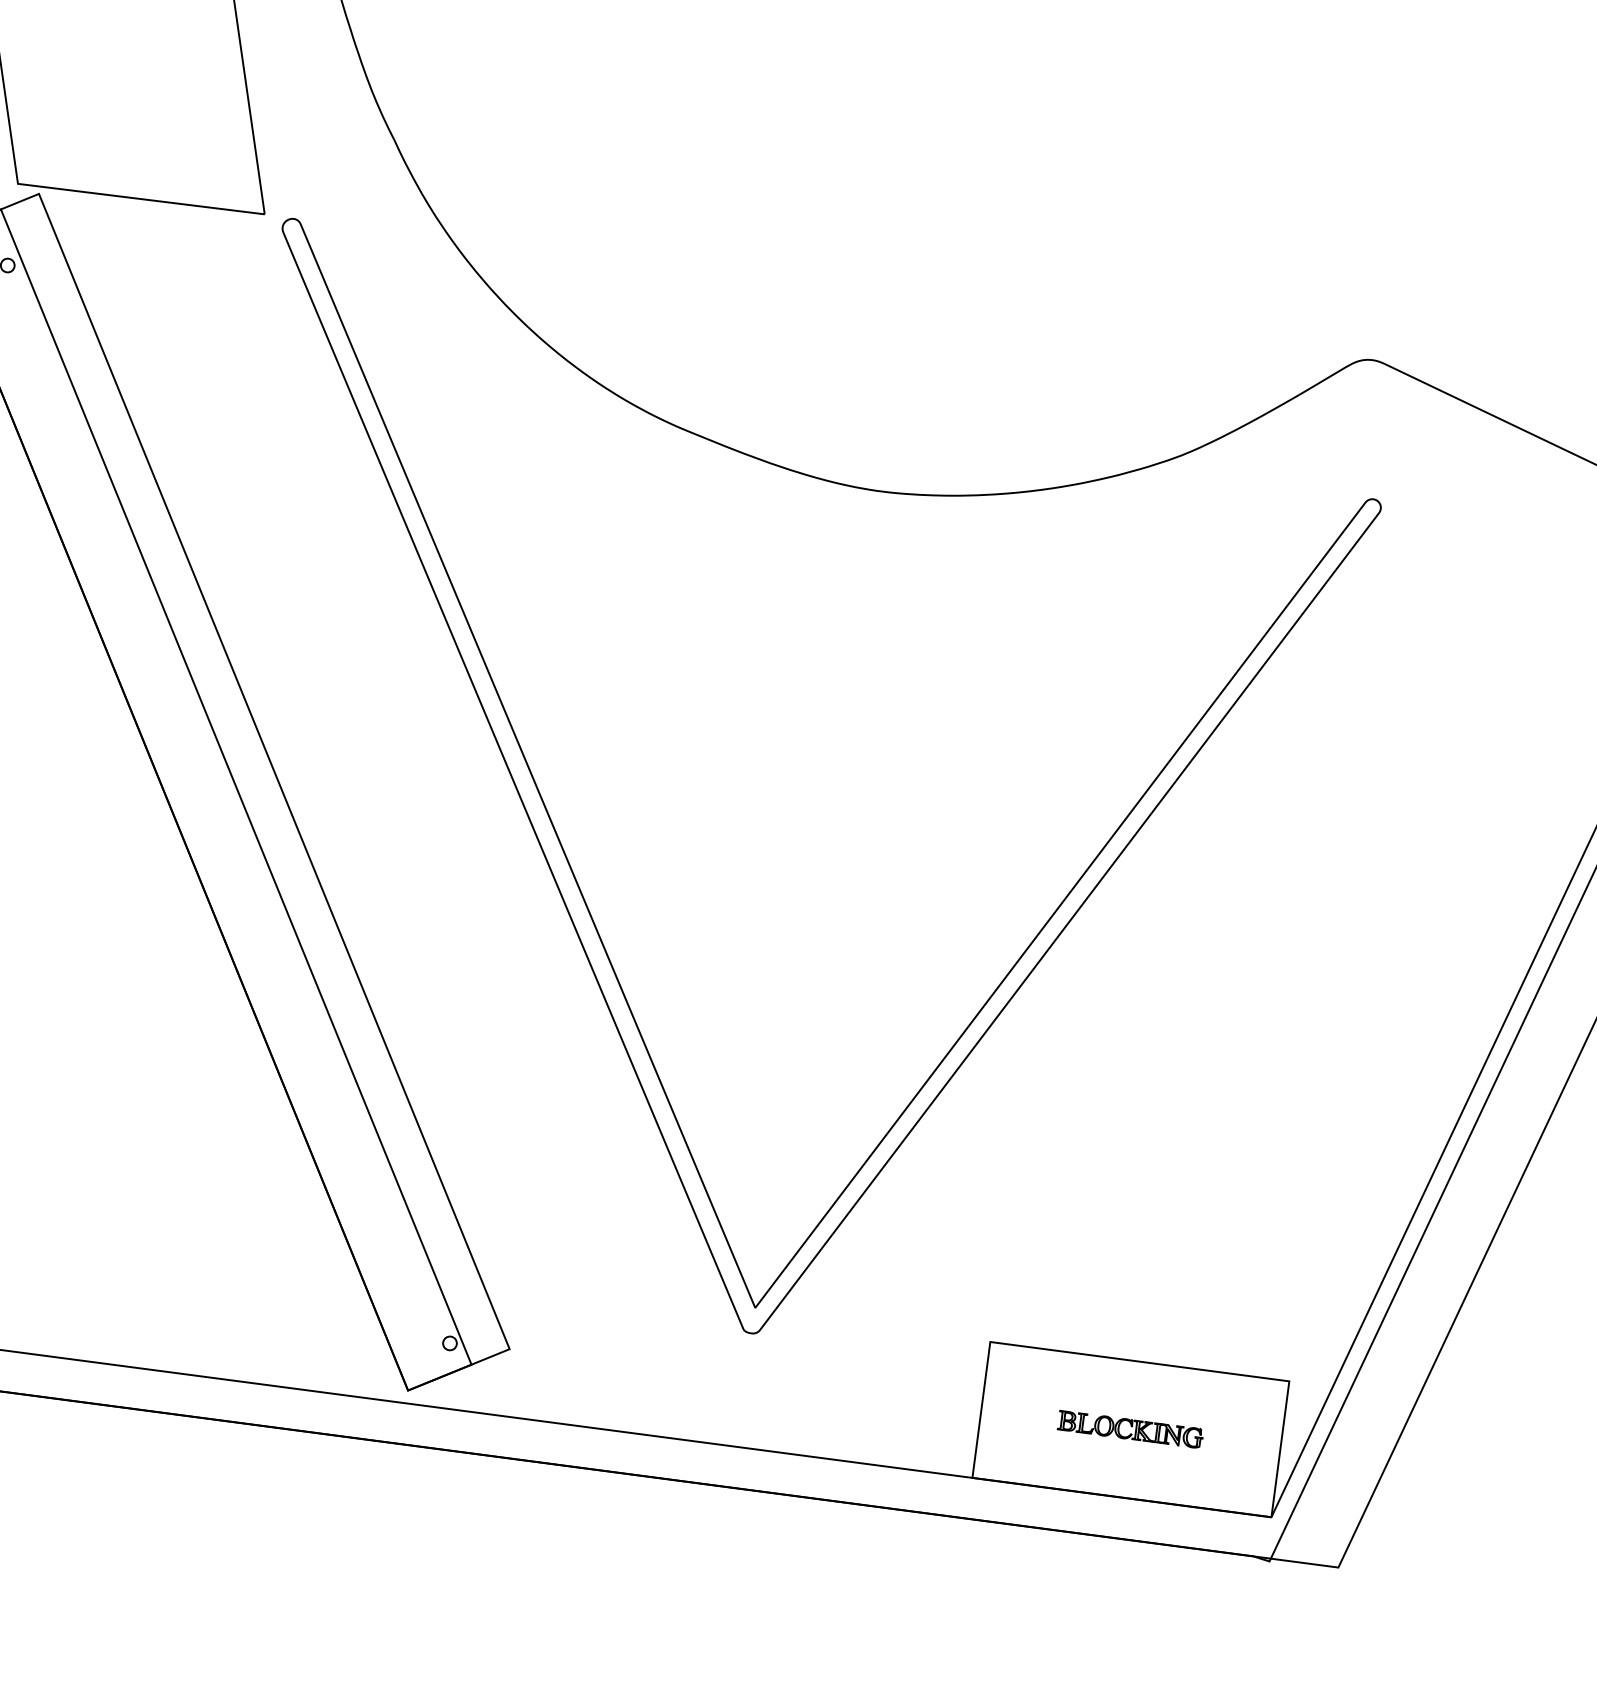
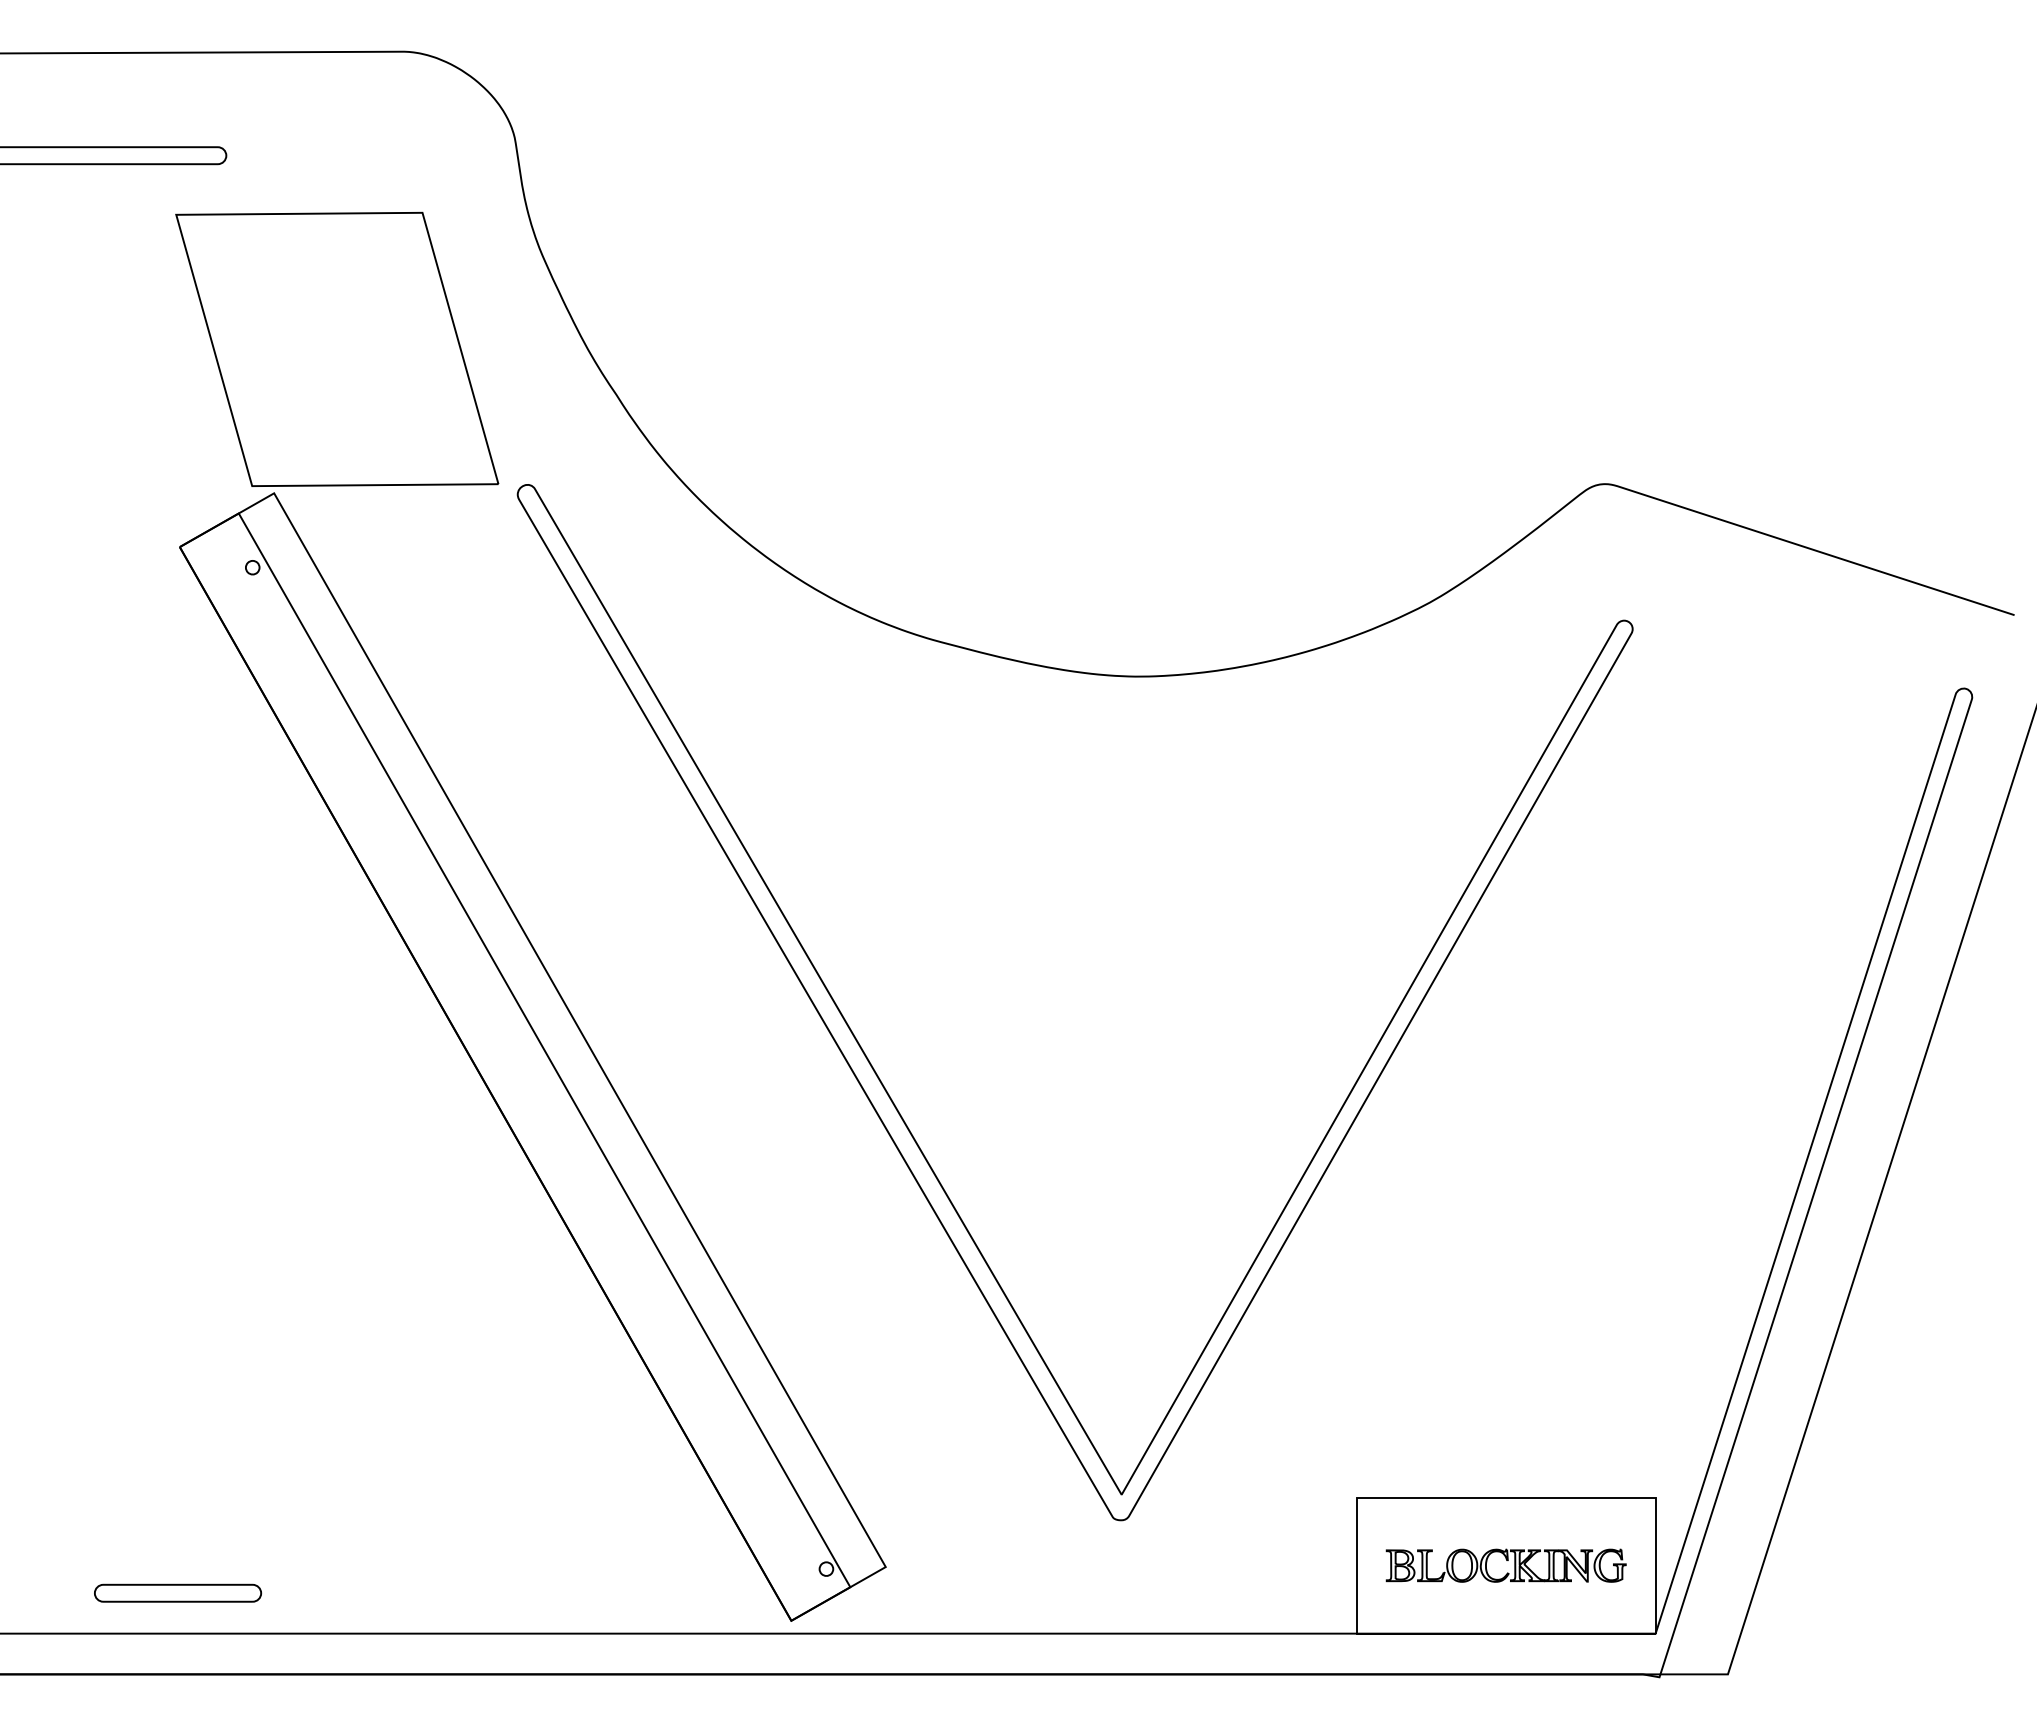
part: (1130, 1429) -> (1505, 1565), size x1.67

